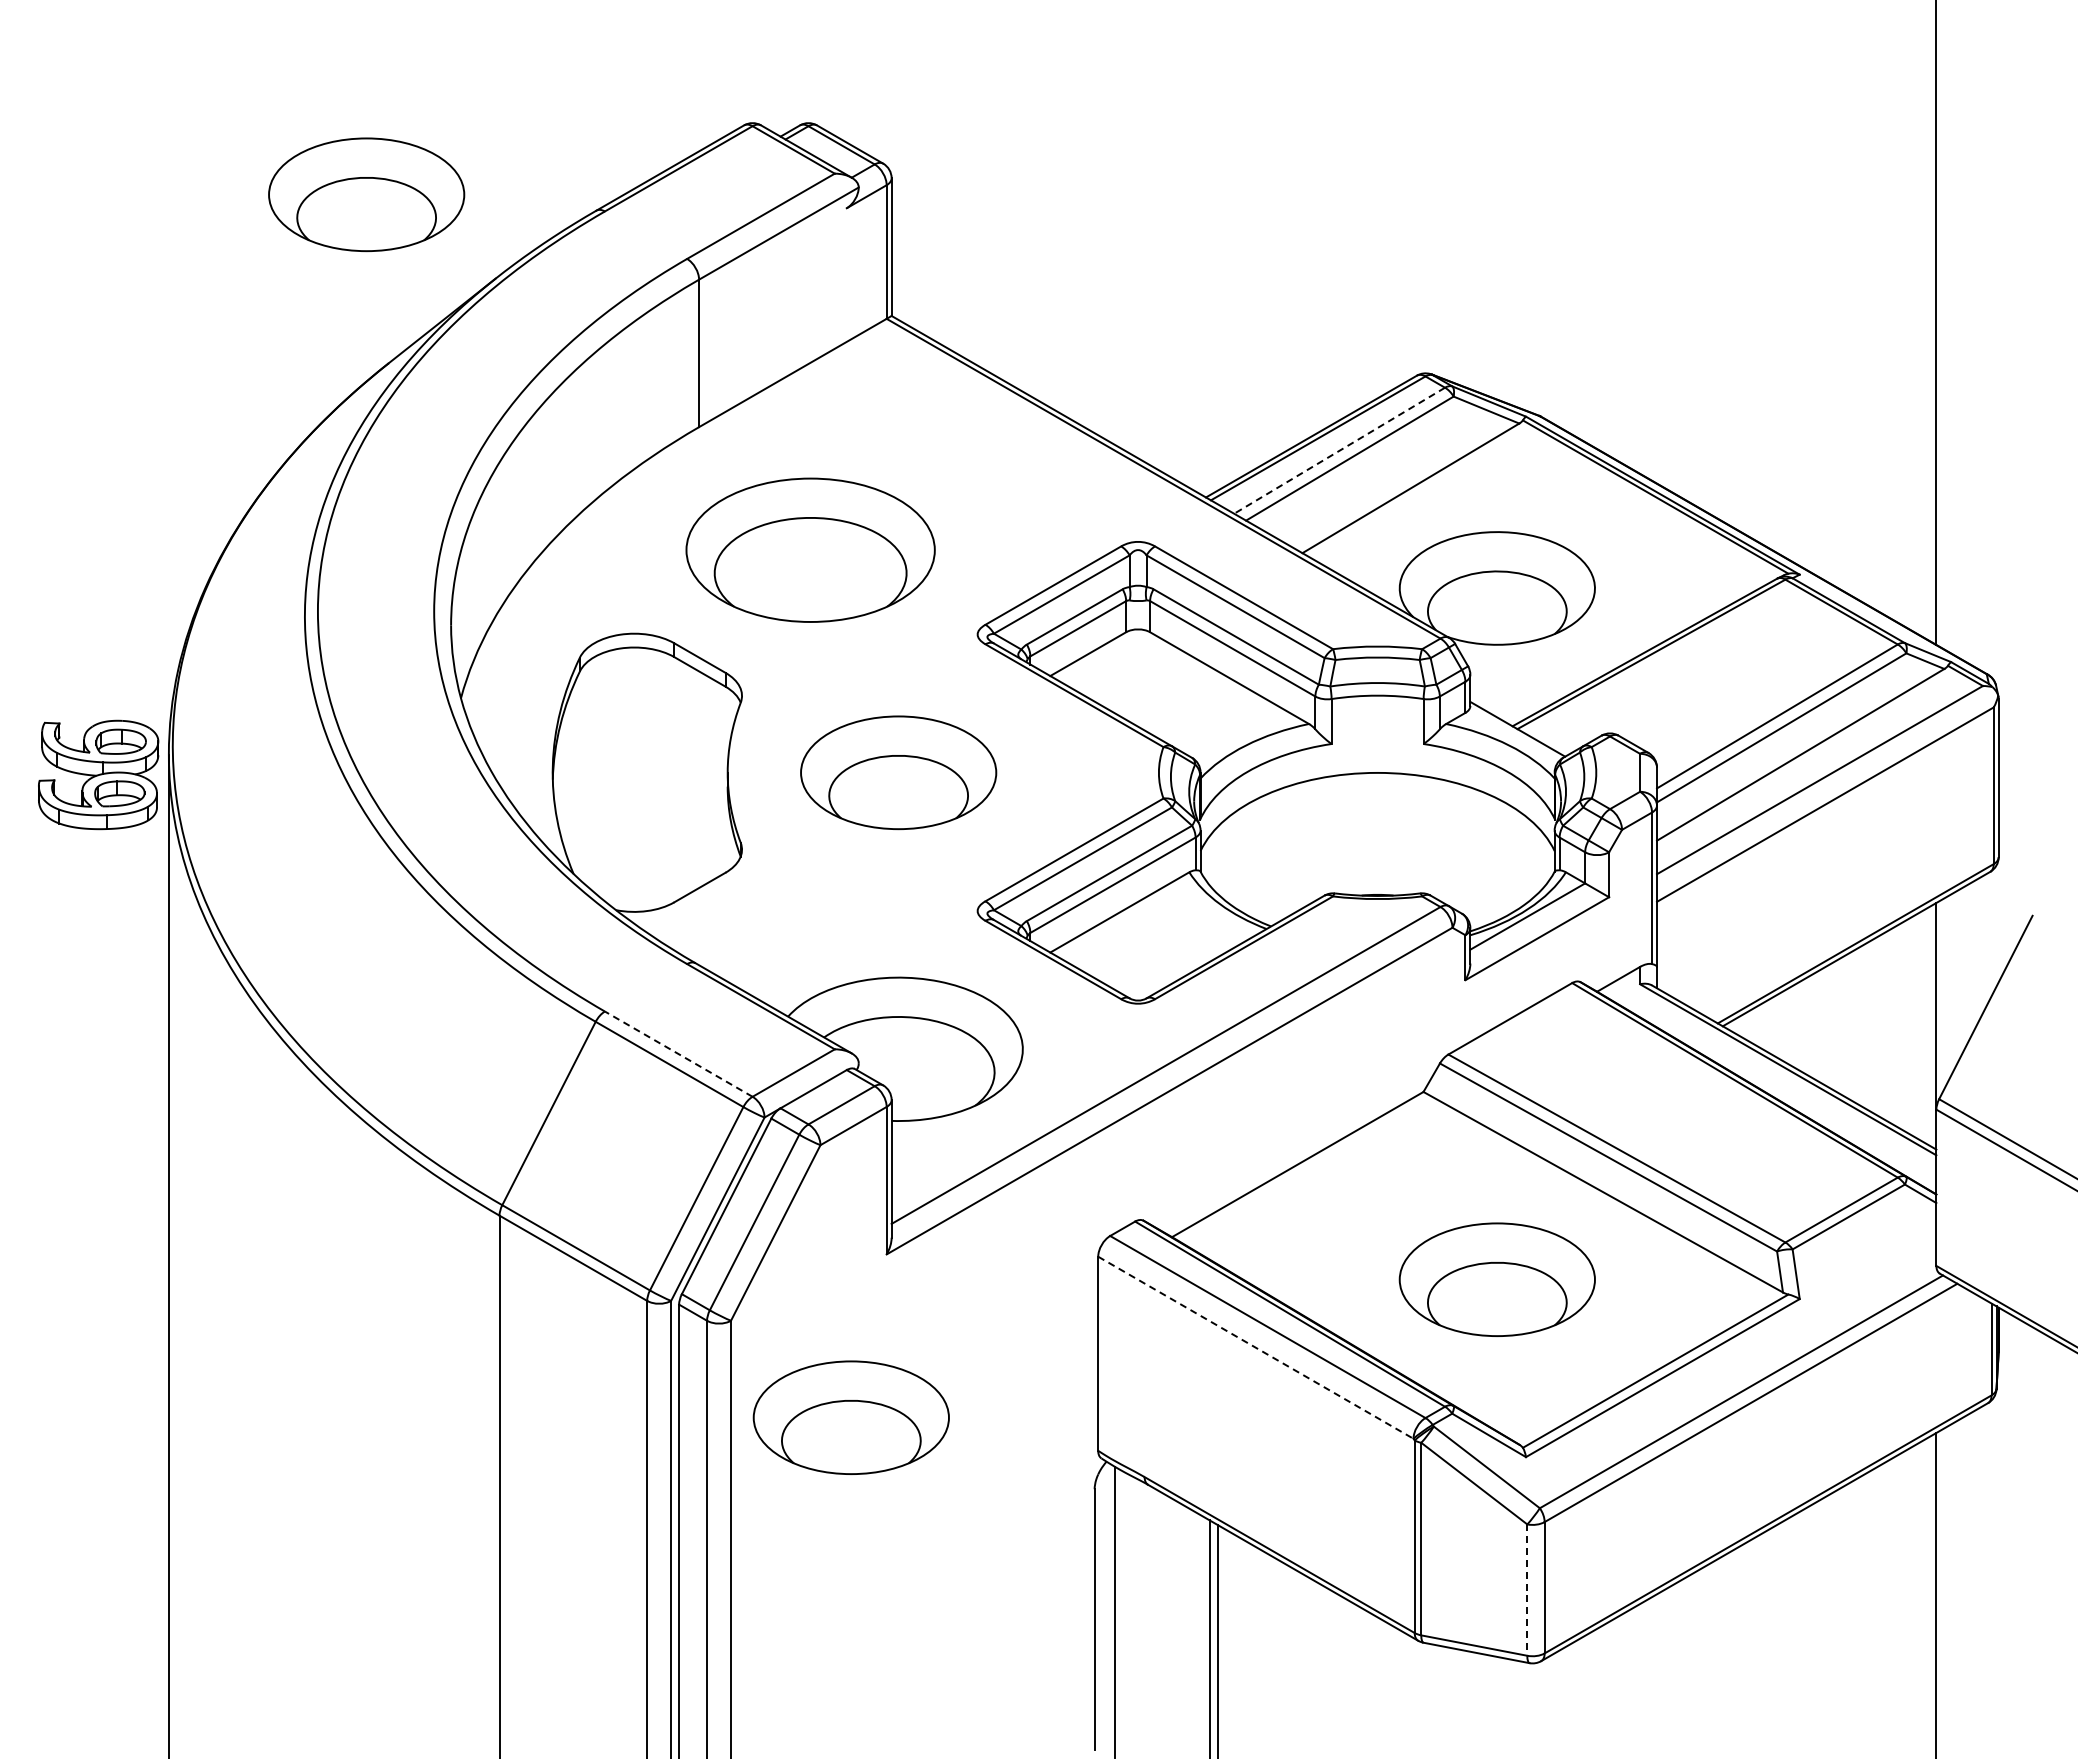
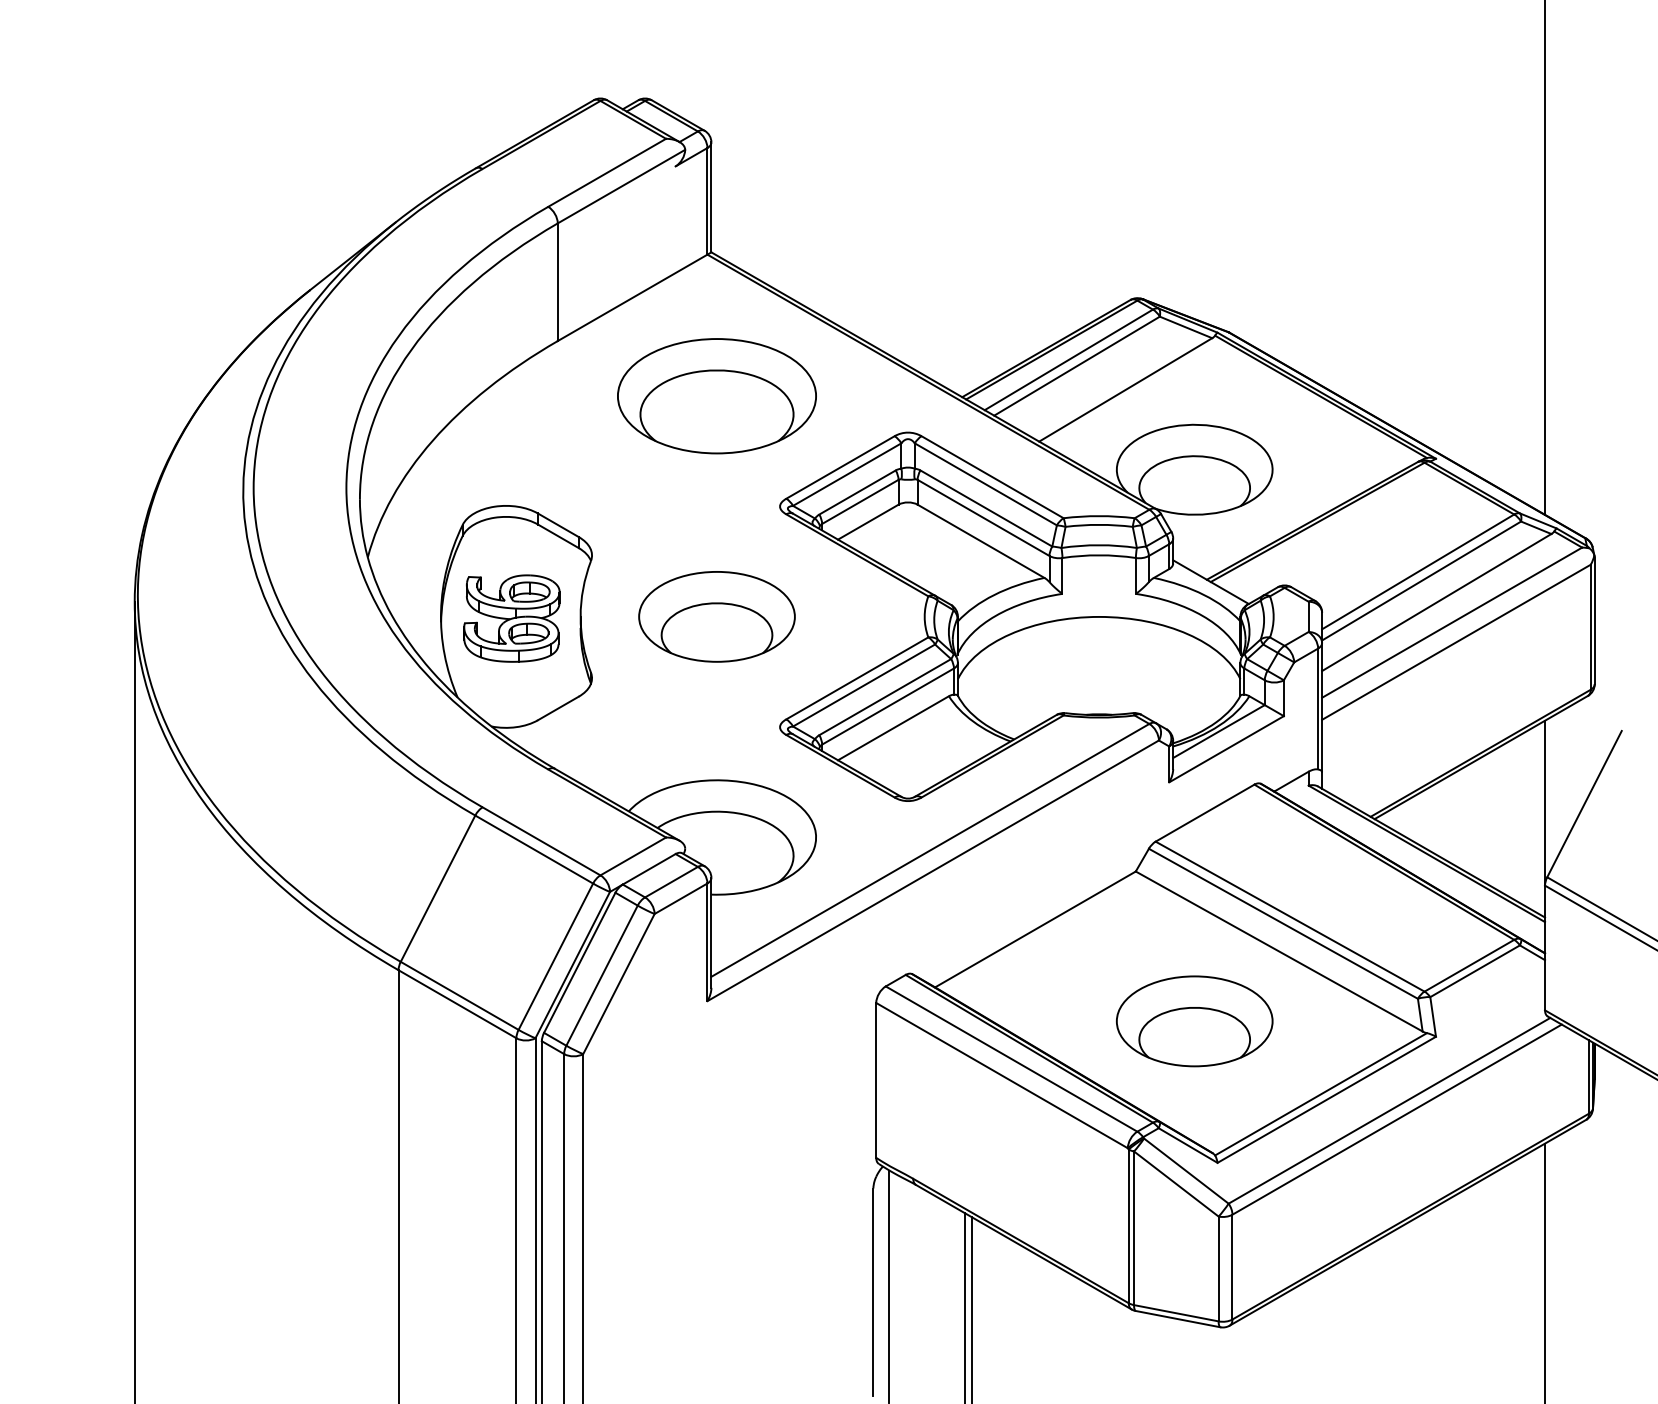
part: (366, 194) -> (292, 155), removed
line: (1339, 450) -> (1068, 359), dashed -> solid
part: (810, 549) -> (716, 395), moved
part: (98, 774) -> (511, 618), moved
line: (678, 1053) -> (541, 840), dashed -> solid
line: (1256, 1348) -> (1002, 1076), dashed -> solid
part: (850, 1417) -> (678, 1131), removed
line: (1527, 1590) -> (1218, 1269), dashed -> solid

